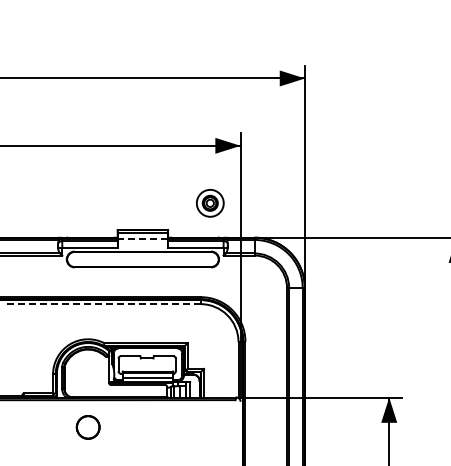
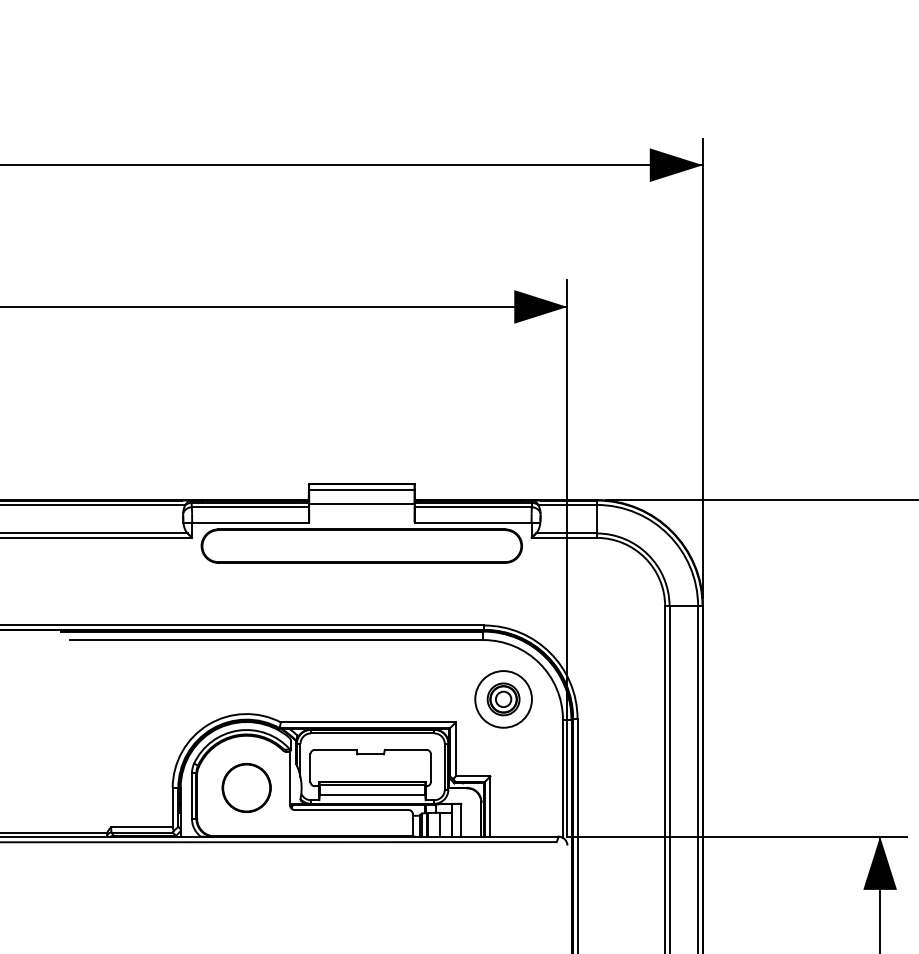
part: (210, 203) -> (504, 699), moved
line: (142, 239) -> (360, 504), dashed -> solid
line: (101, 304) -> (274, 640), dashed -> solid
part: (87, 427) -> (245, 788), moved

